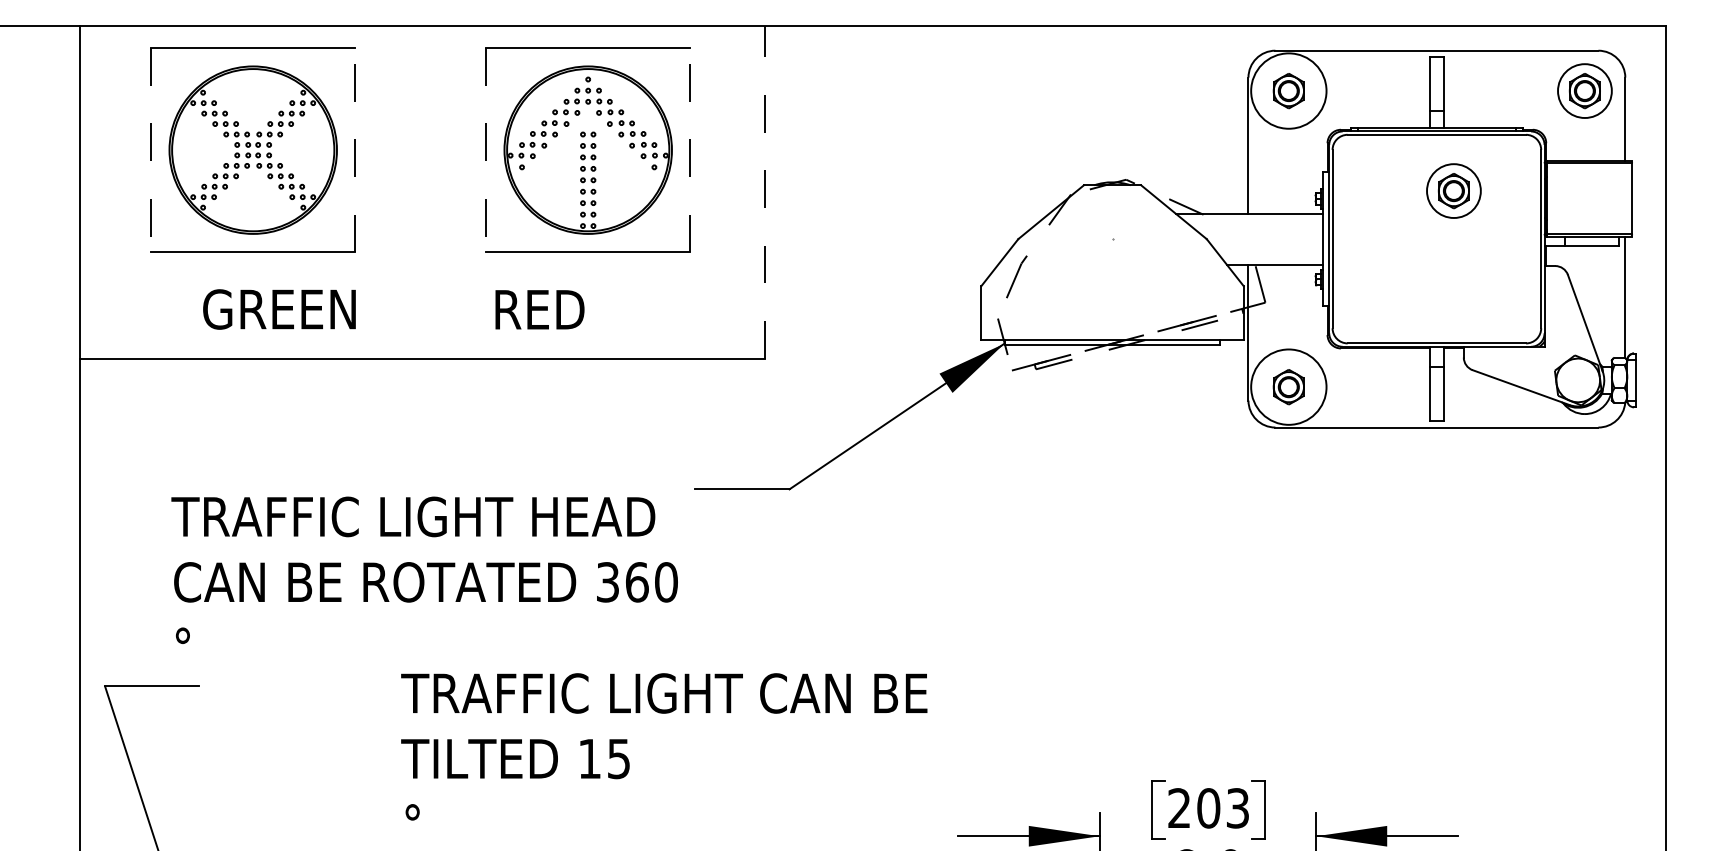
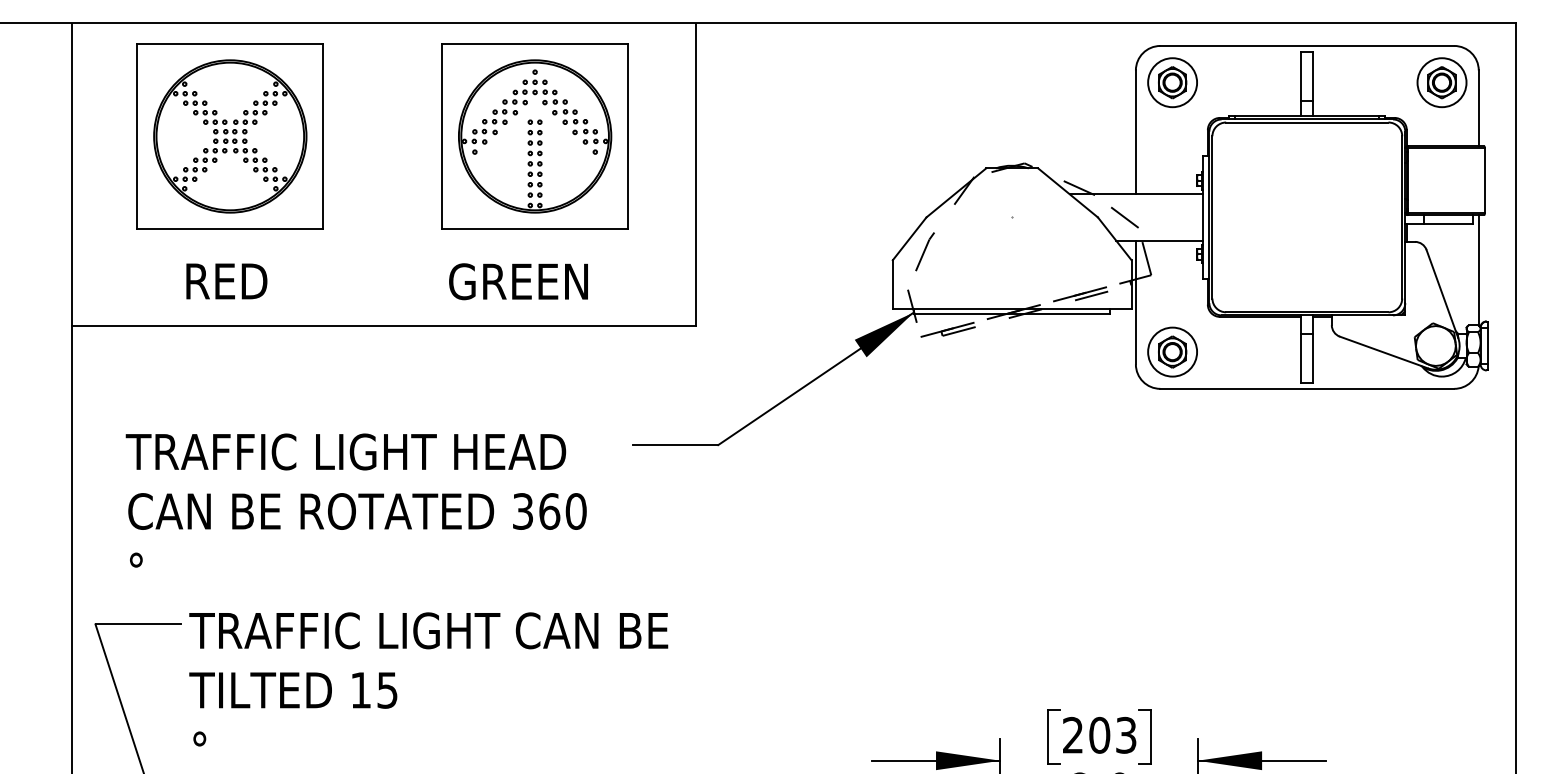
circle: (1288, 91) -> (1172, 83), size x0.71
line: (355, 149) -> (323, 135), dashed -> solid
line: (690, 149) -> (628, 135), dashed -> solid
line: (151, 150) -> (137, 136), dashed -> solid
line: (486, 150) -> (442, 136), dashed -> solid
part: (1453, 190) -> (1322, 173), removed
line: (764, 191) -> (695, 174), dashed -> solid
line: (1236, 239) -> (1124, 217), added
text: (279, 309) -> (254, 281), GREEN -> RED
text: (569, 309) -> (518, 281), RED -> GREEN
circle: (1288, 387) -> (1172, 352), size x0.71
text: (424, 569) -> (356, 499), moved
text: (664, 746) -> (428, 679), moved

